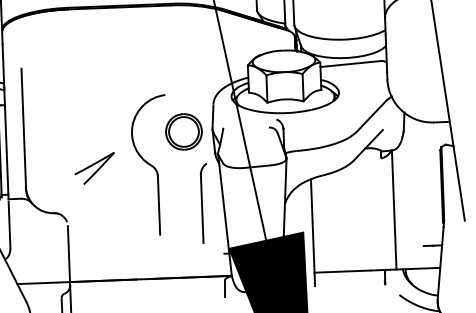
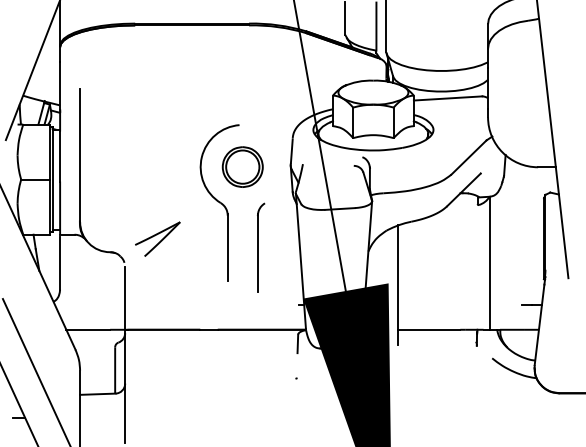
part: (183, 131) -> (242, 166), moved
part: (94, 167) -> (157, 238), moved
part: (205, 203) -> (261, 247), moved

